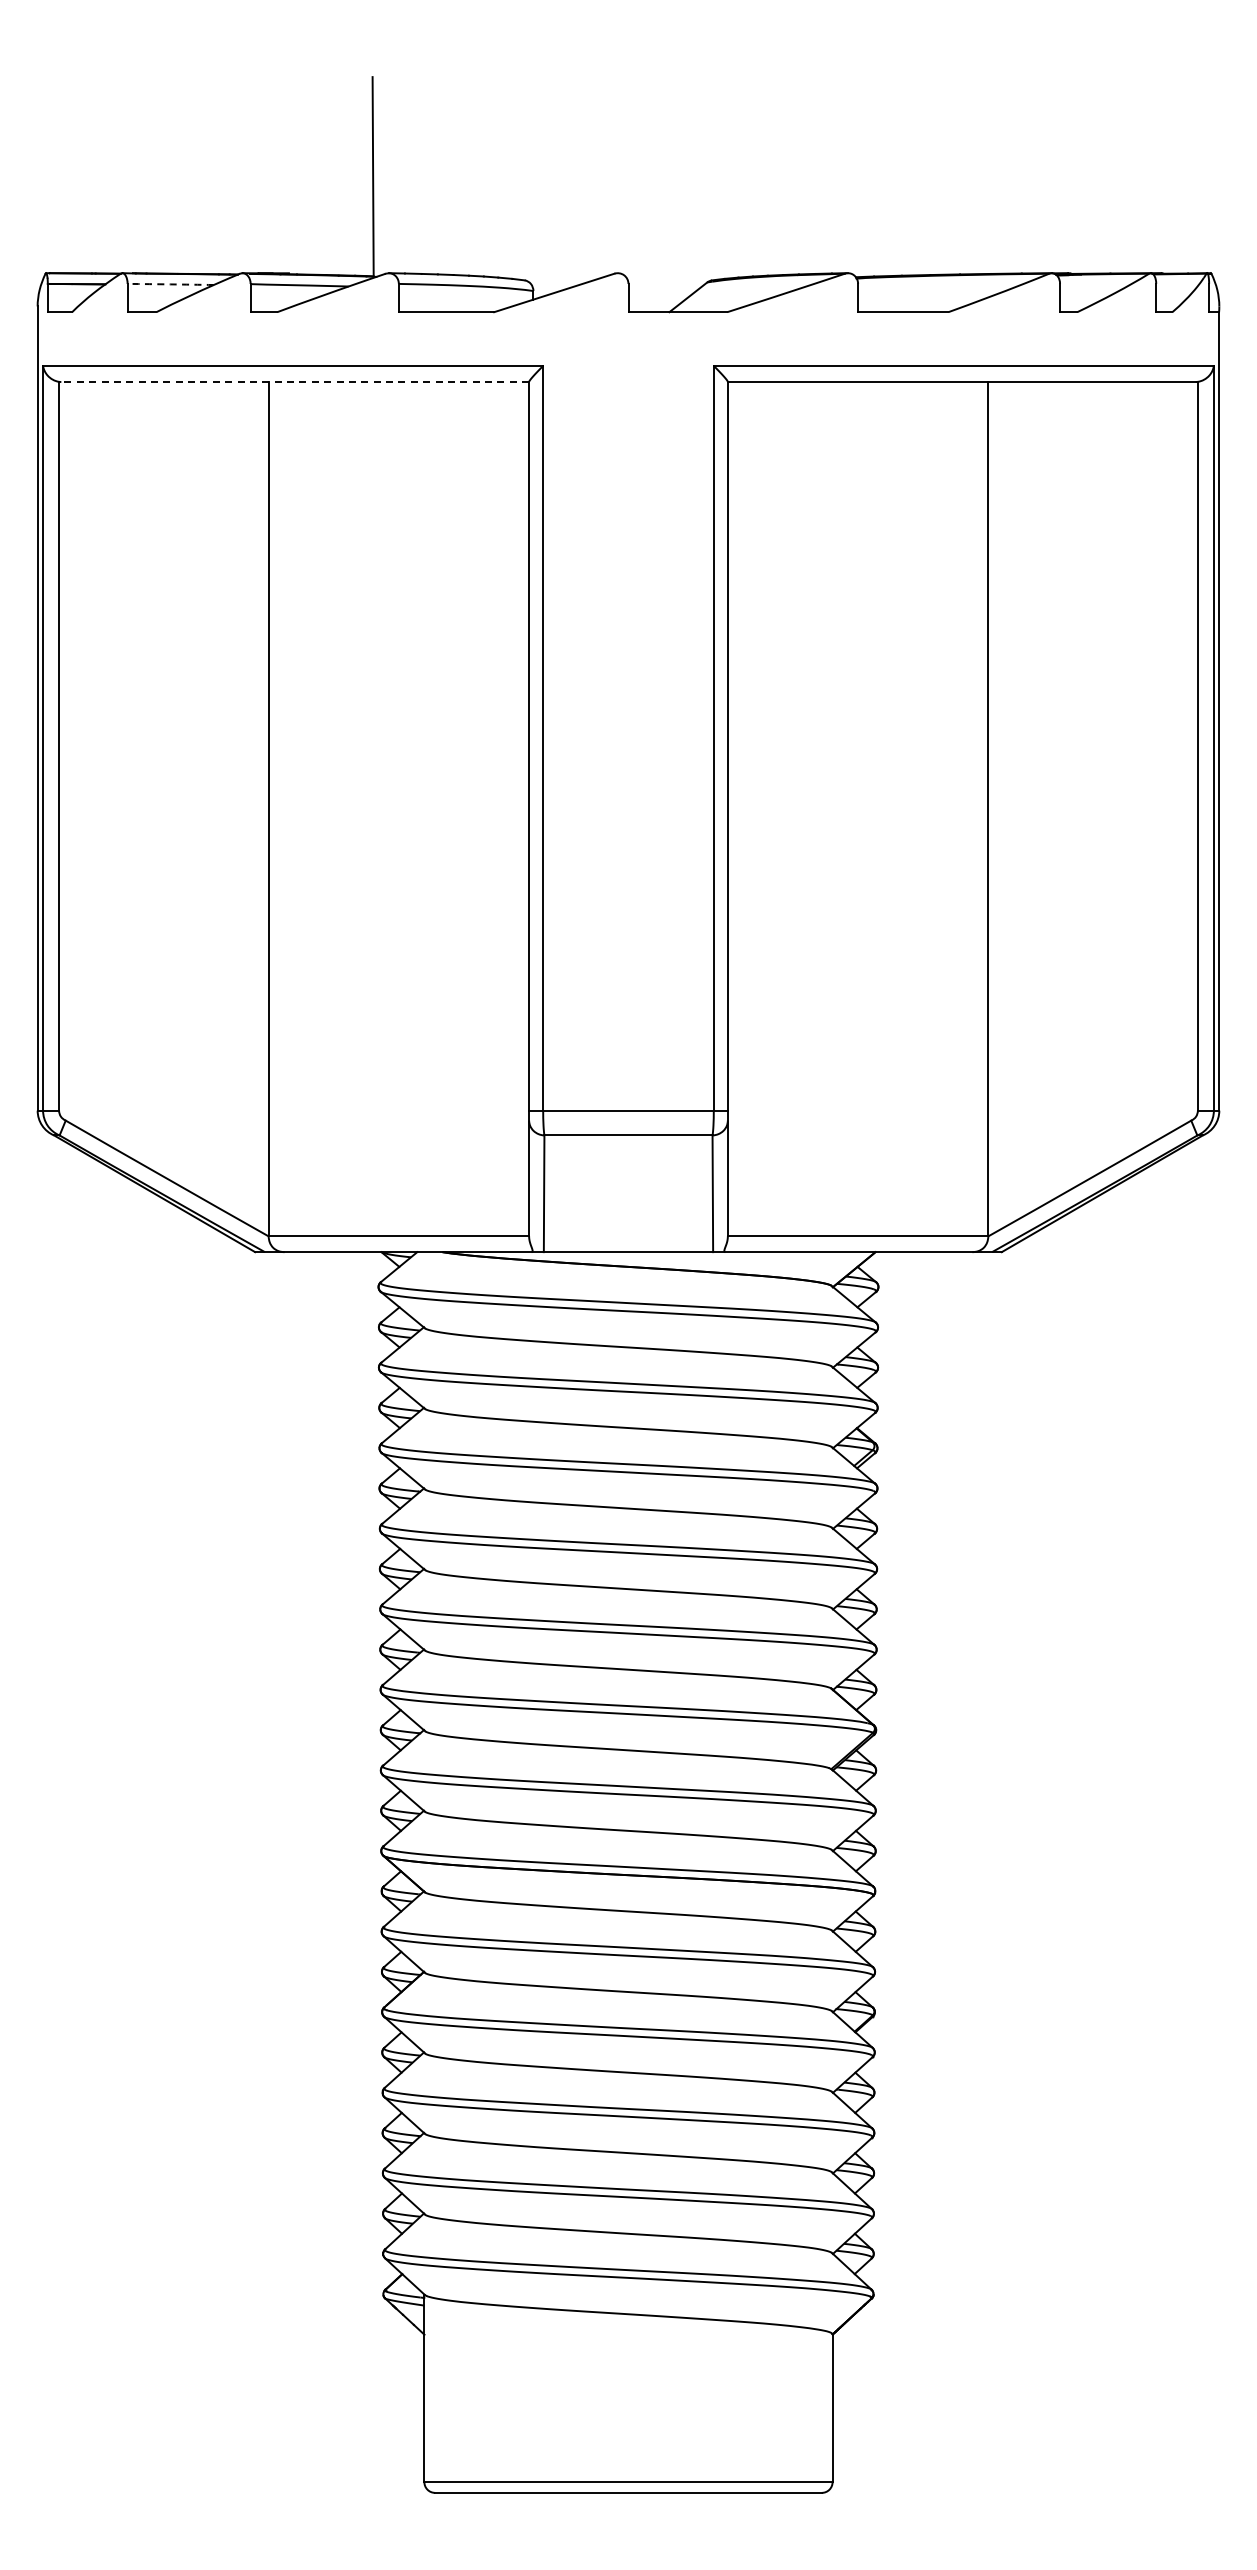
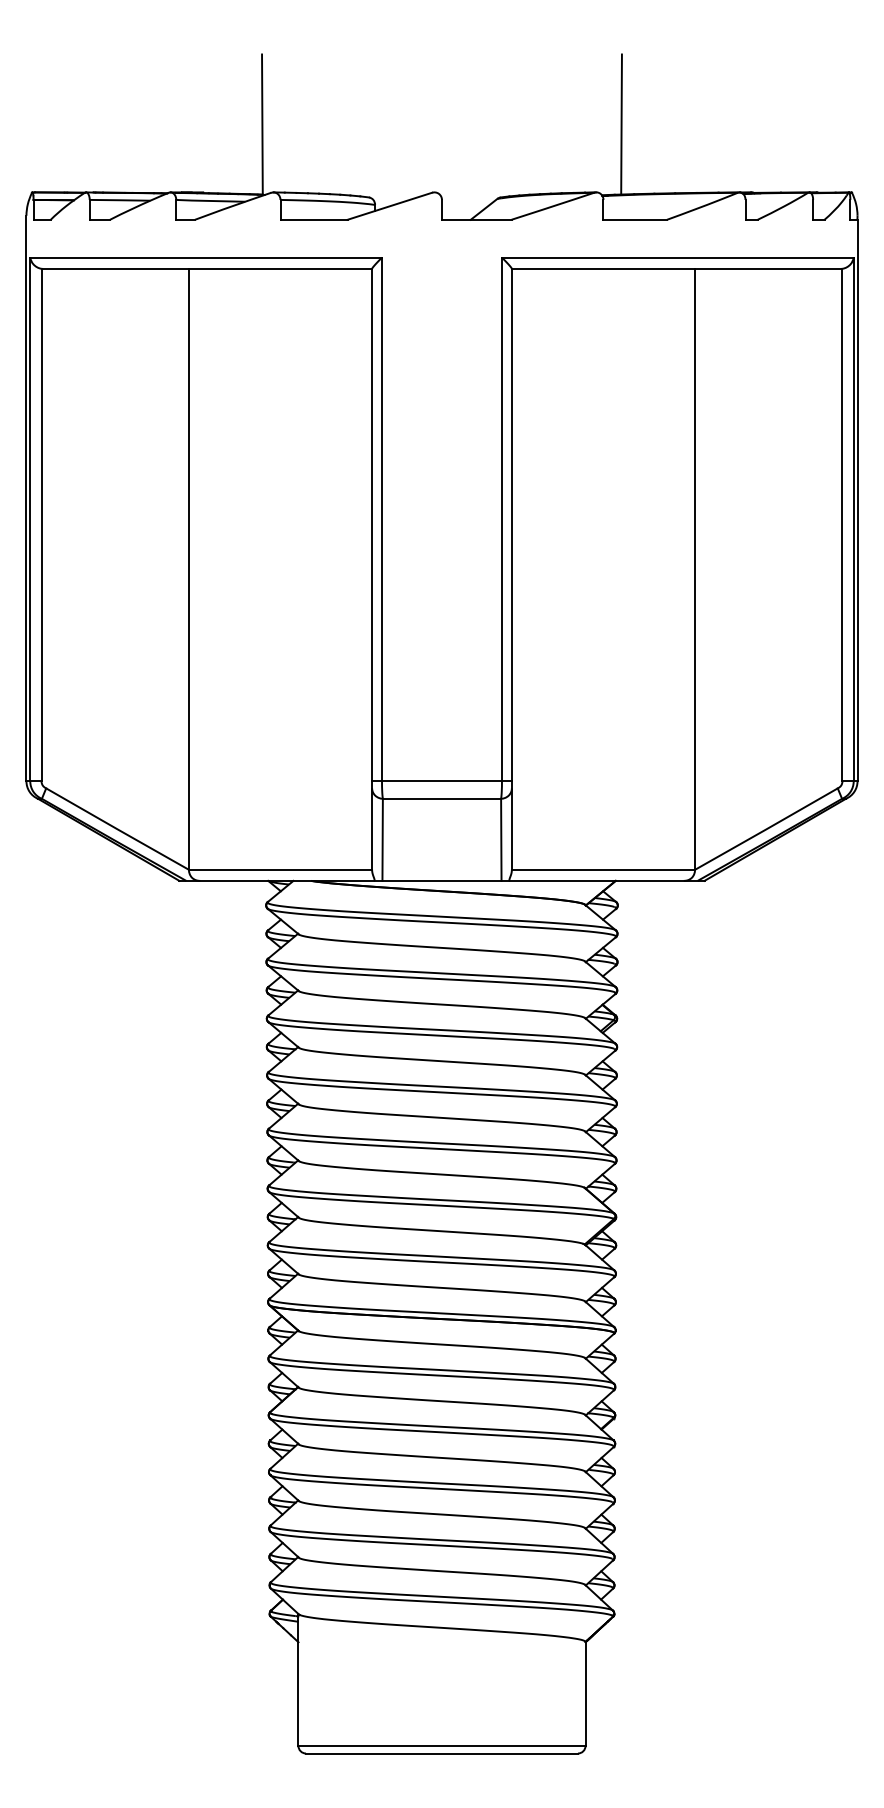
line: (883, 176) -> (621, 124), added
arc: (170, 284) -> (119, 200), dashed -> solid
line: (295, 382) -> (207, 269), dashed -> solid

